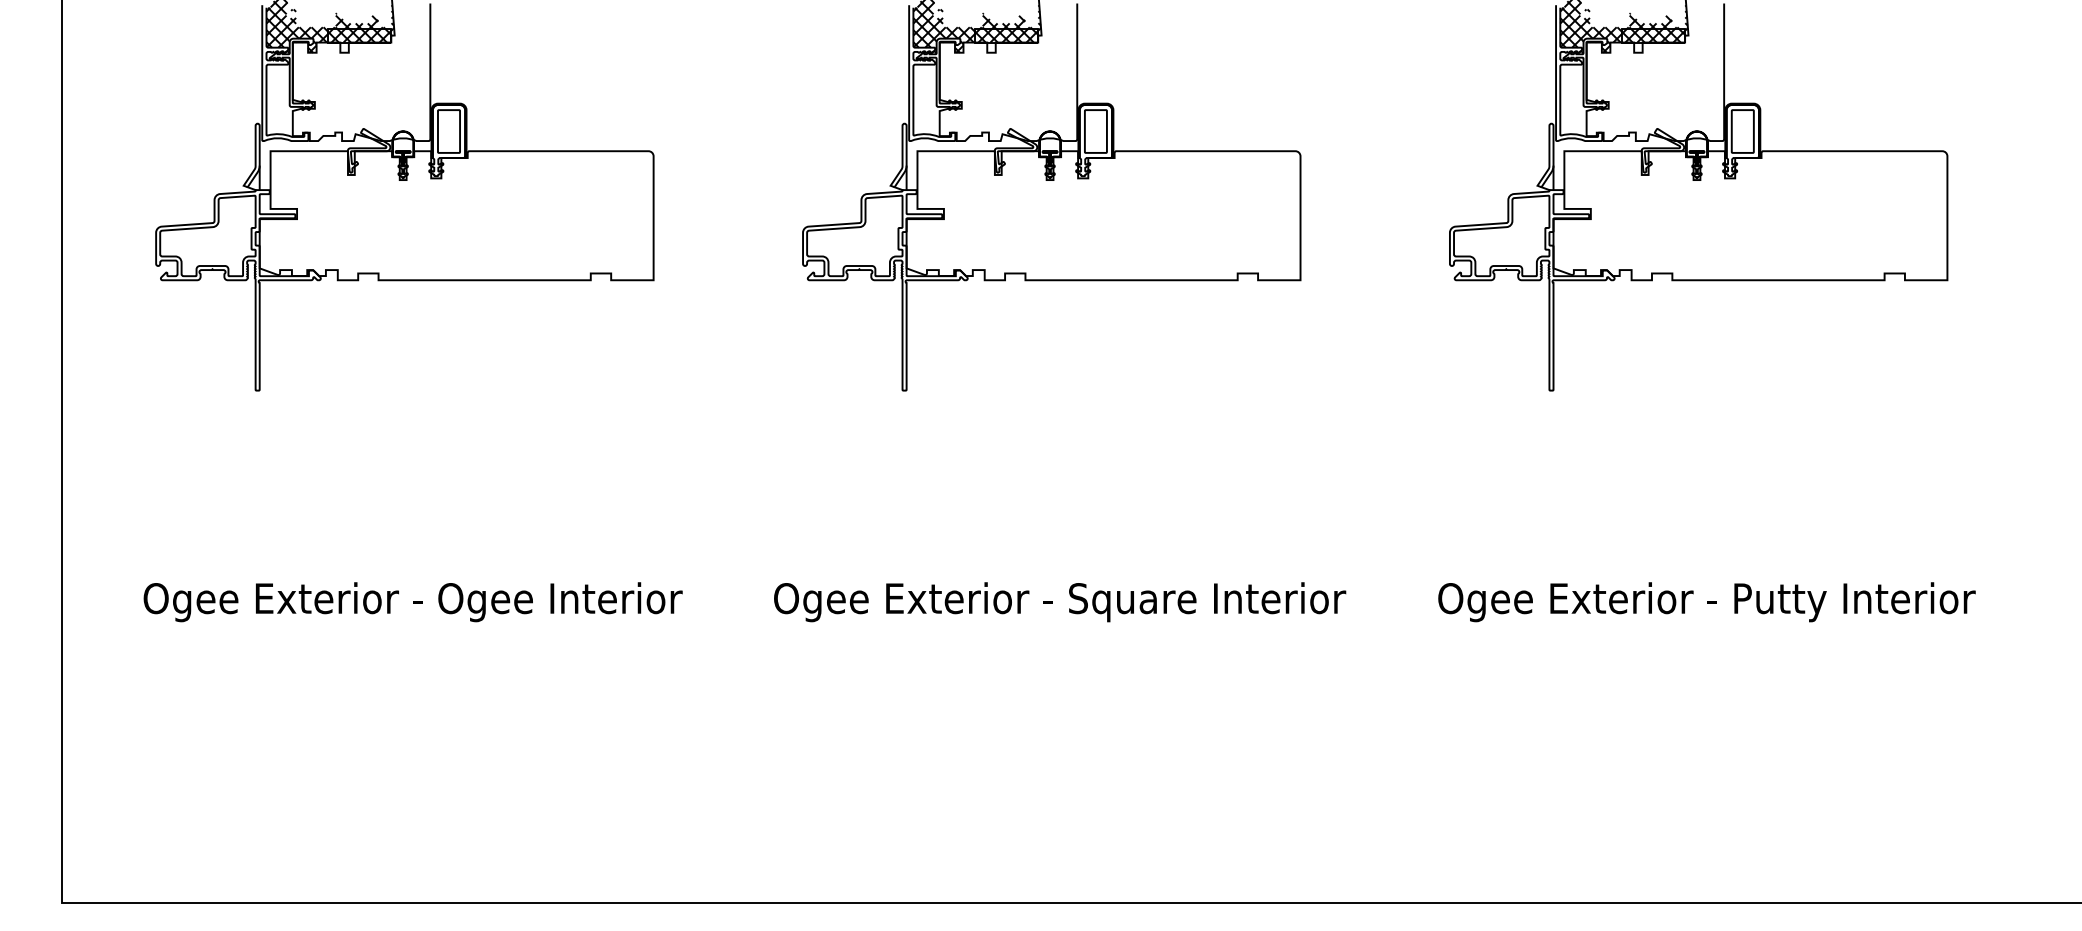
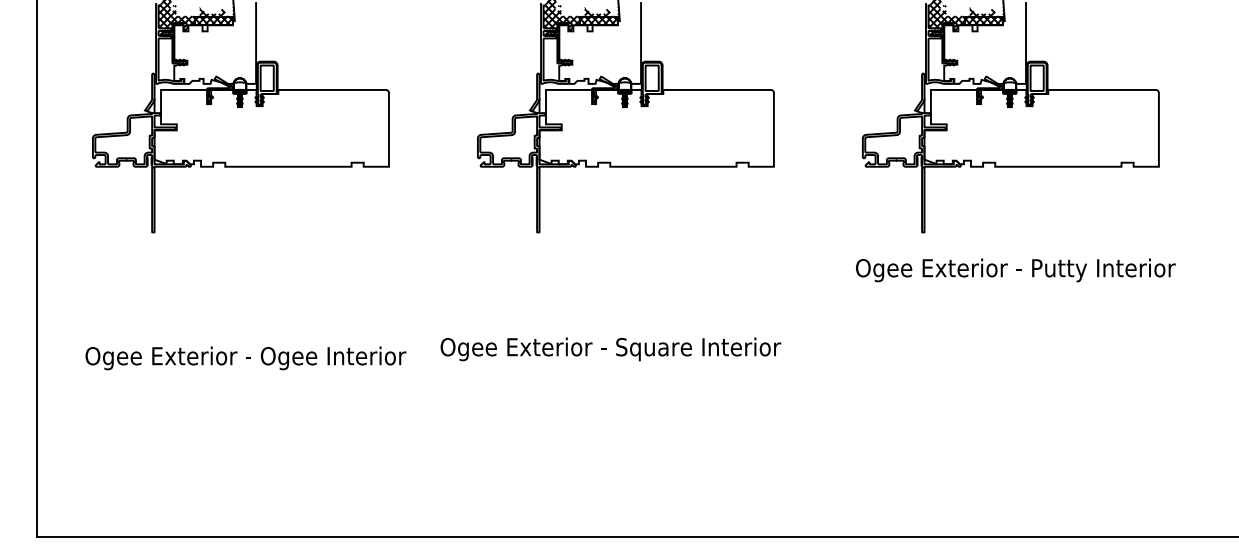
text: (1059, 602) -> (610, 349), moved
text: (1706, 602) -> (1015, 270), moved

